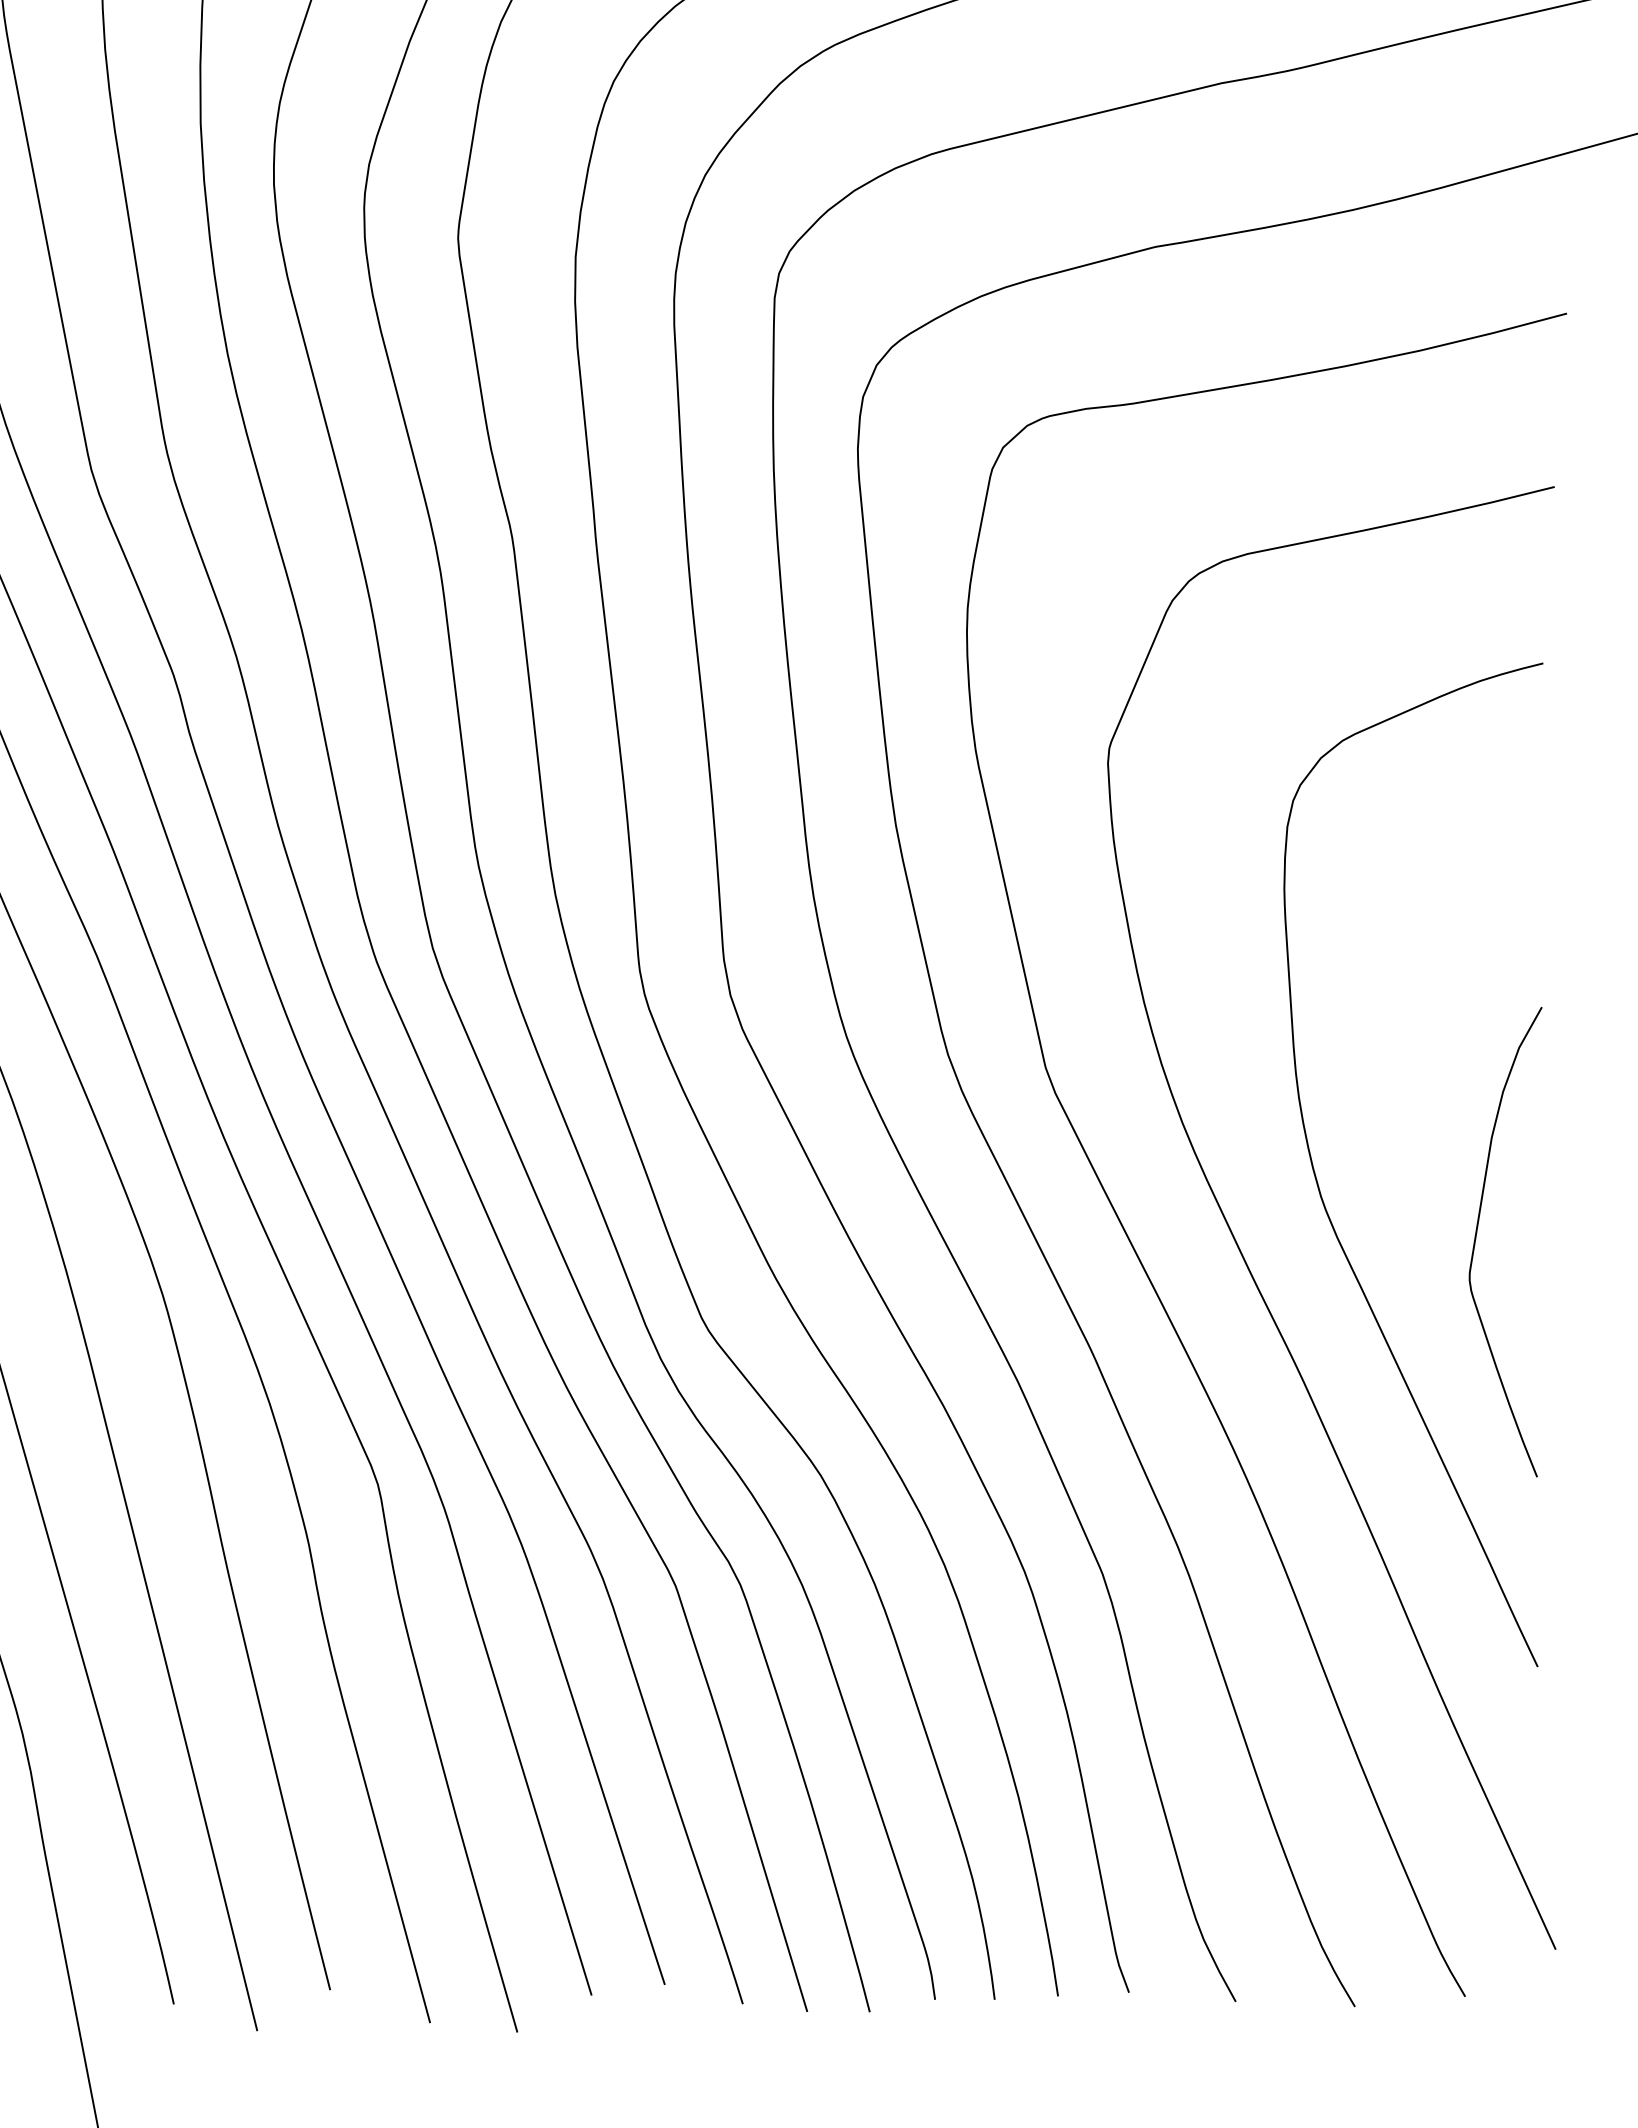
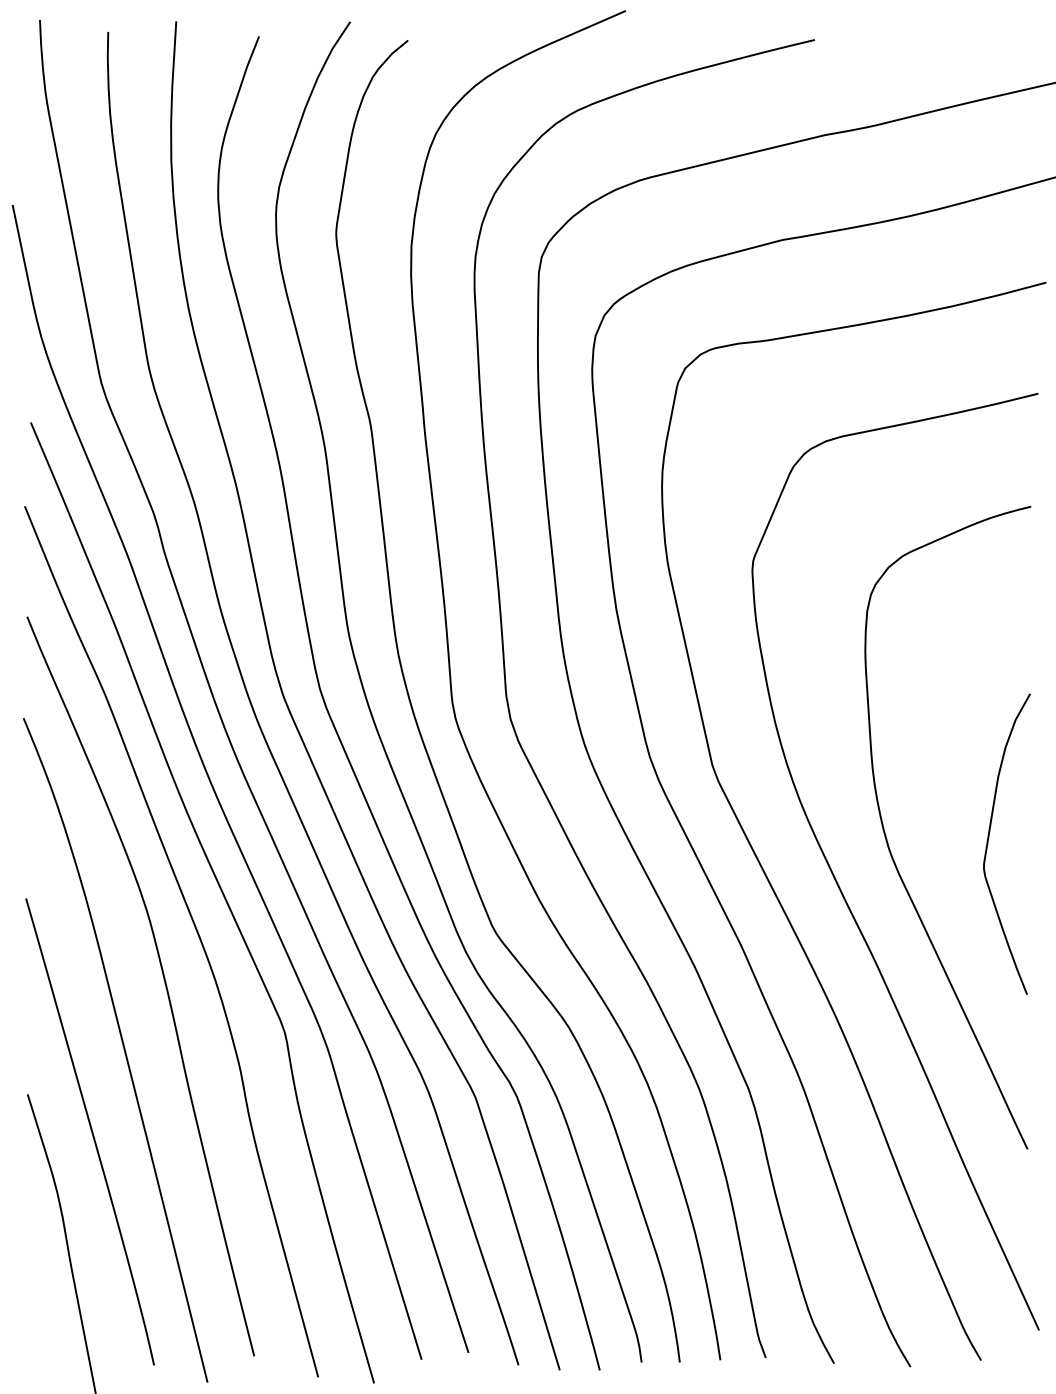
curve: (1478, 1233) -> (989, 838), moved

